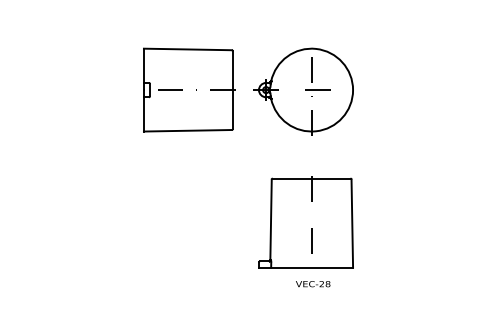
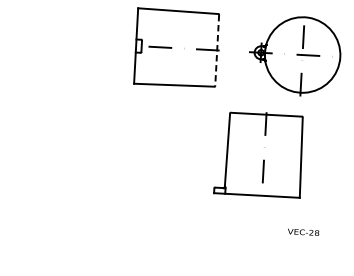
line: (232, 90) -> (216, 50), solid -> dashed
part: (303, 91) -> (295, 55), moved
part: (305, 222) -> (258, 154), moved
text: (313, 284) -> (303, 232), moved

